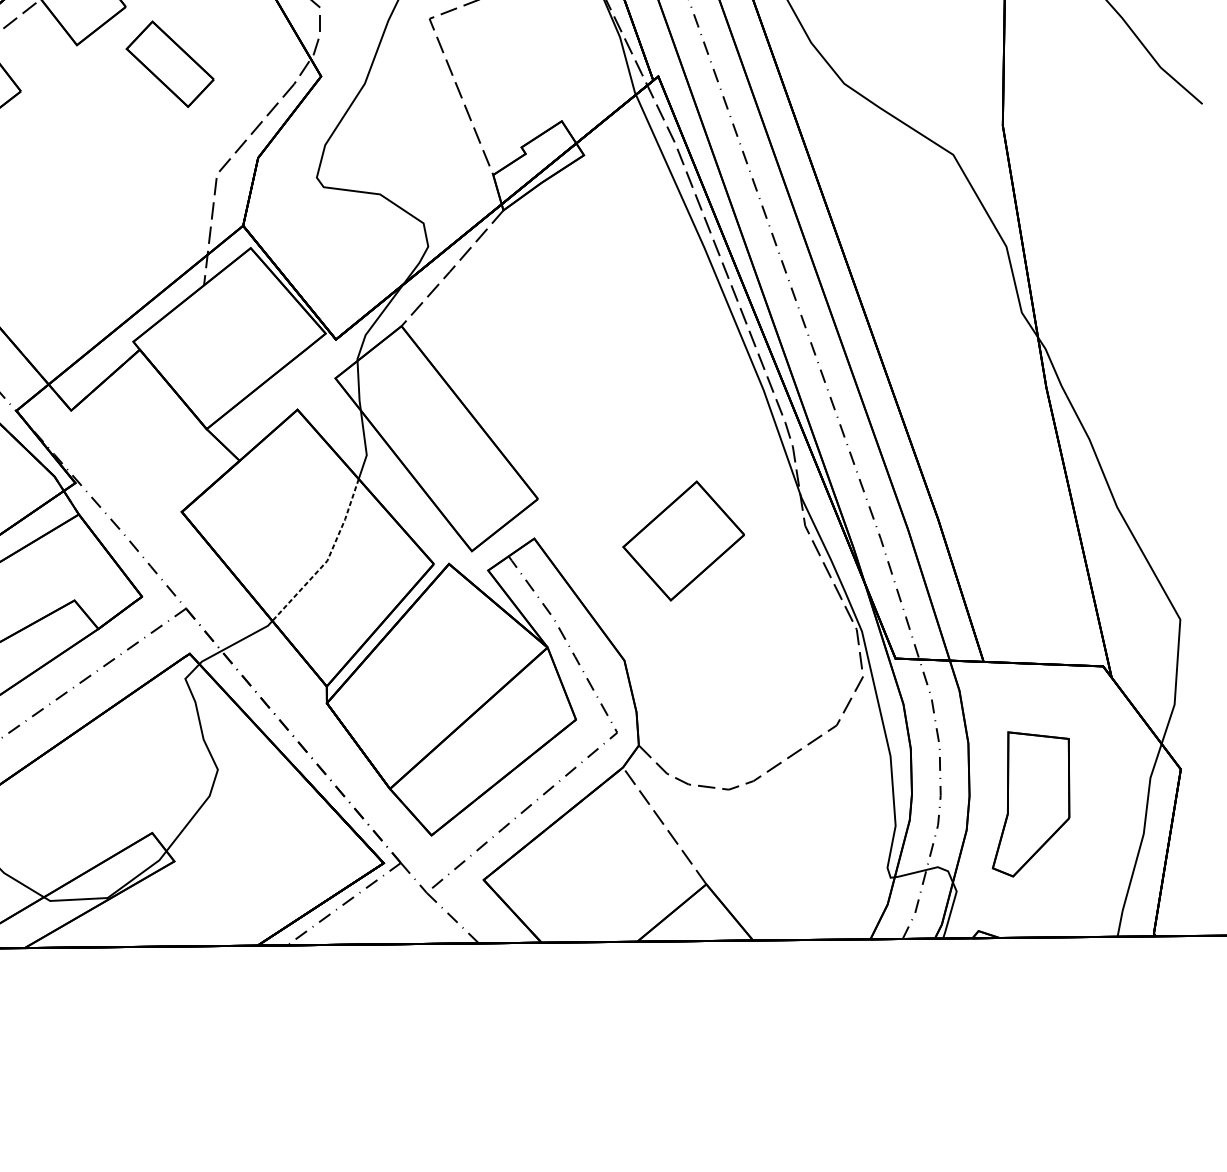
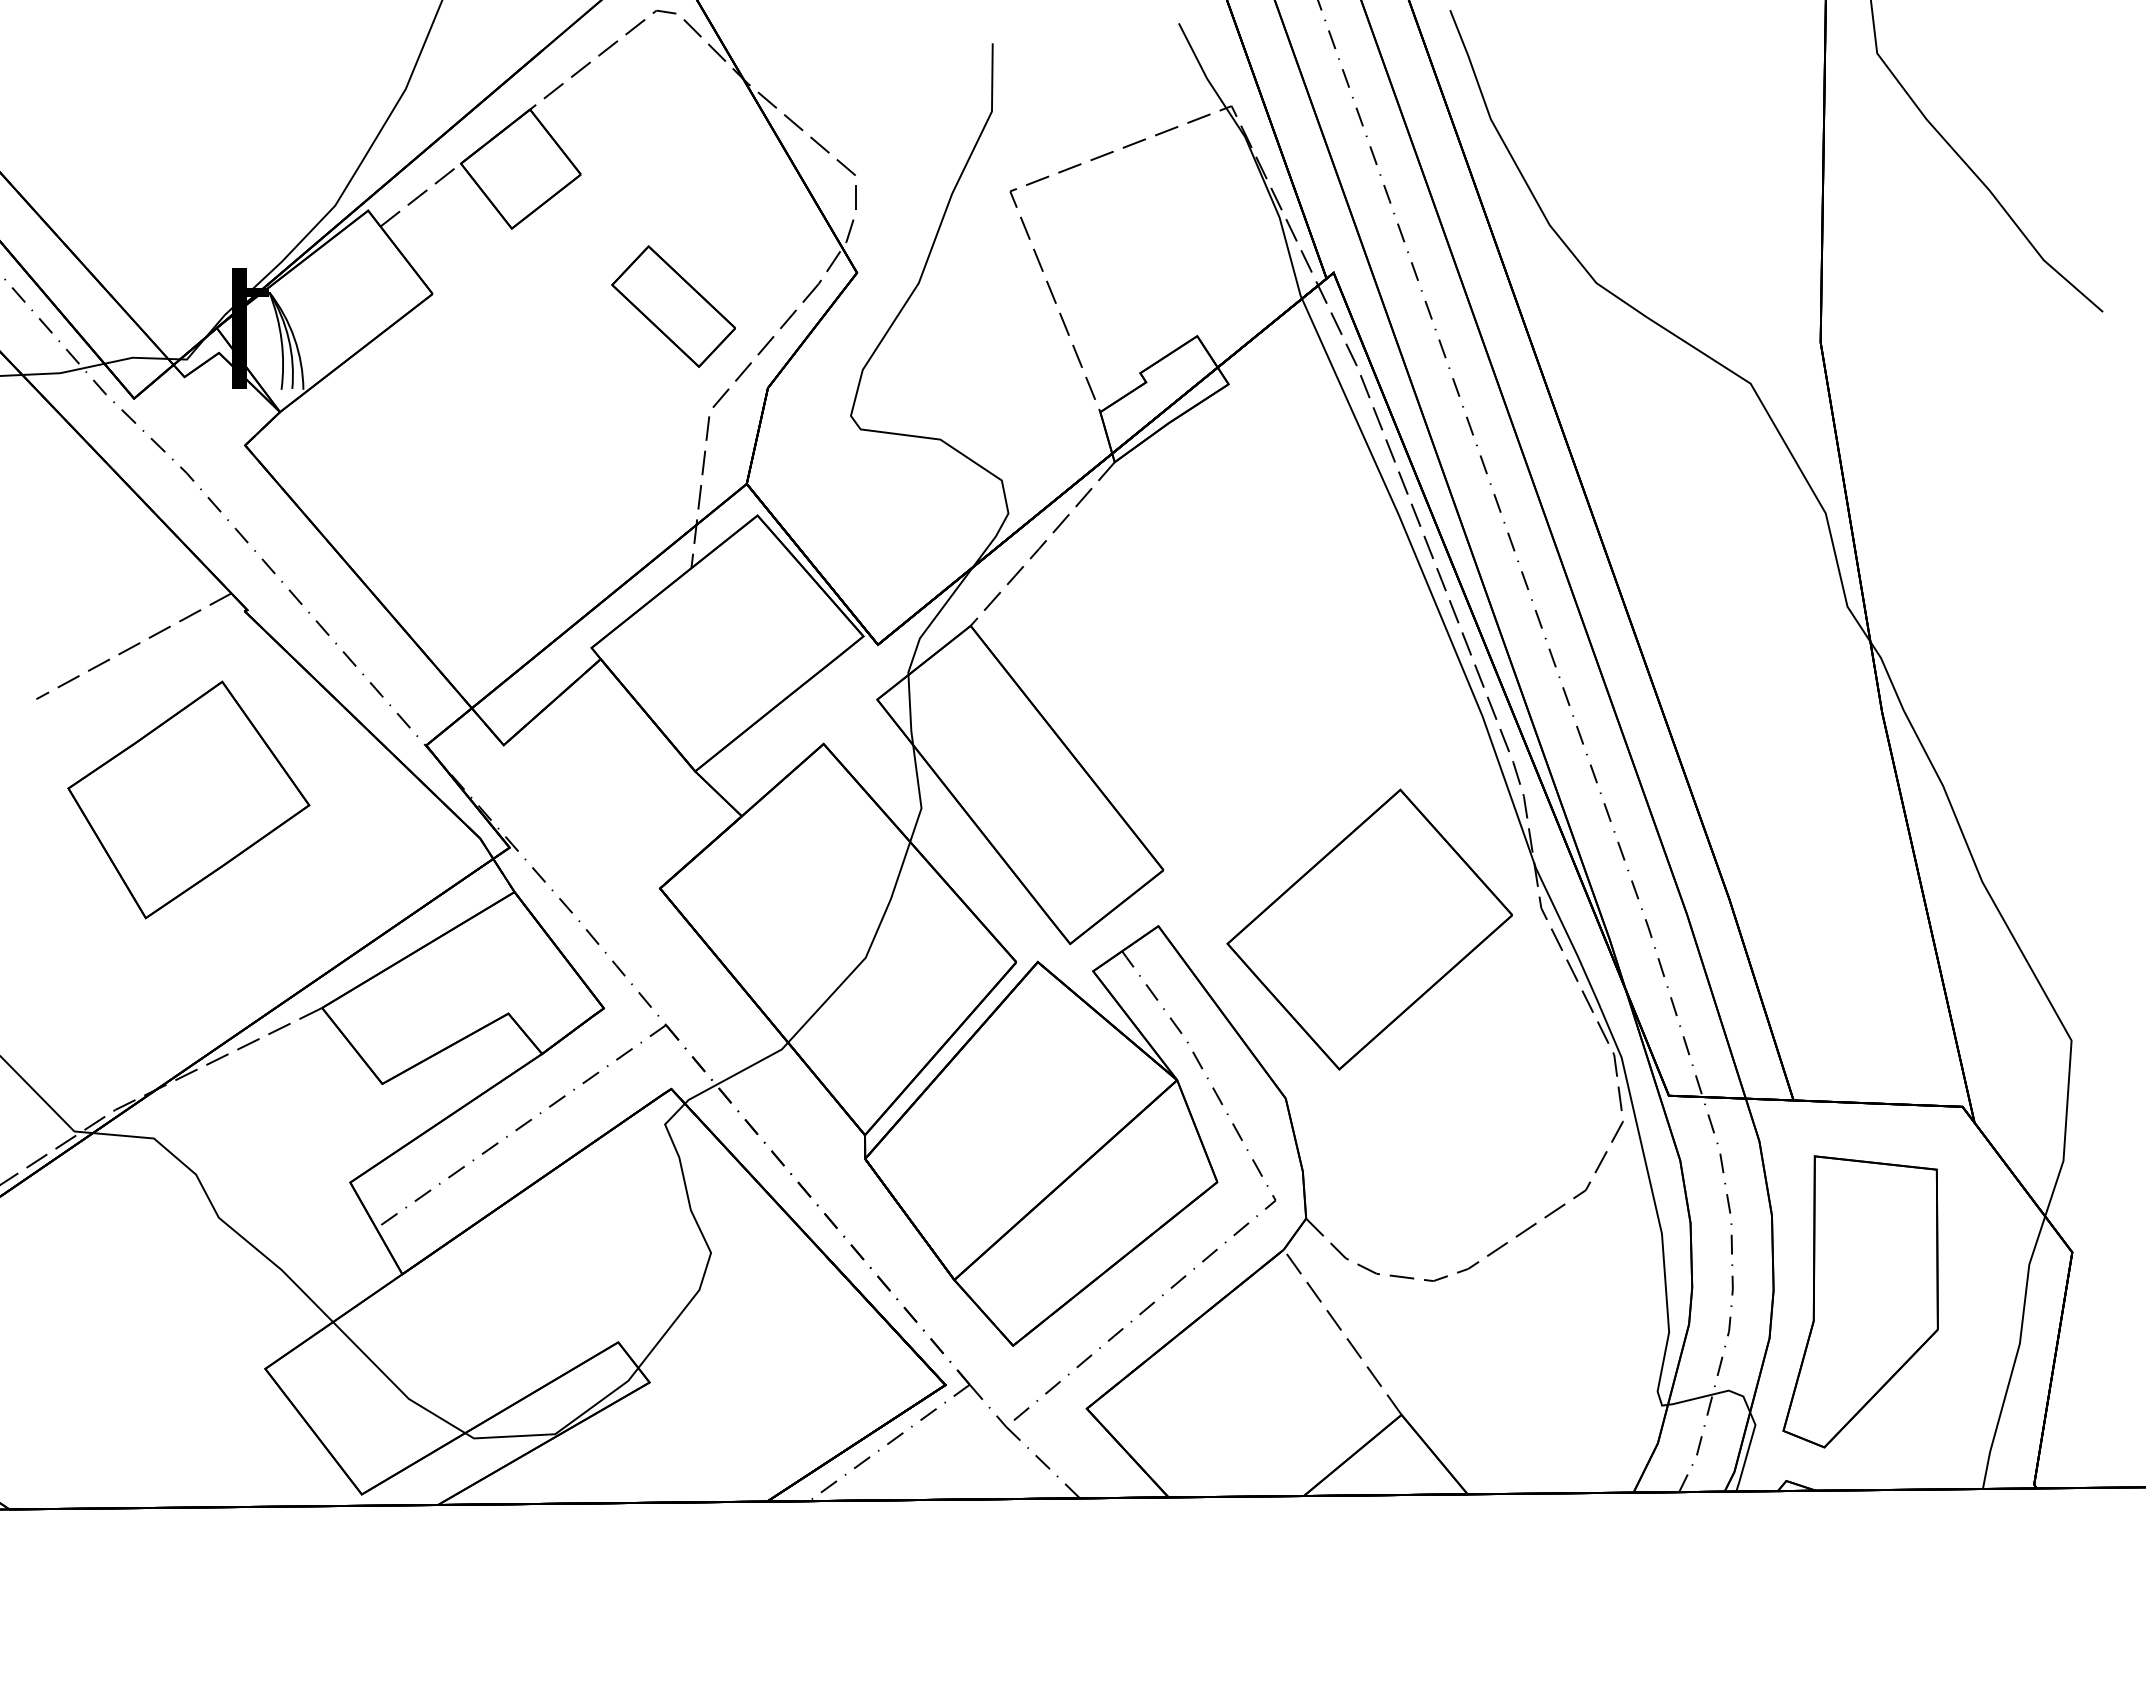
part: (170, 64) -> (673, 306), moved
part: (683, 540) -> (1369, 929), size x1.67
line: (328, 558) -> (867, 954), dashed -> solid
part: (1031, 804) -> (1860, 1301), size x1.43

